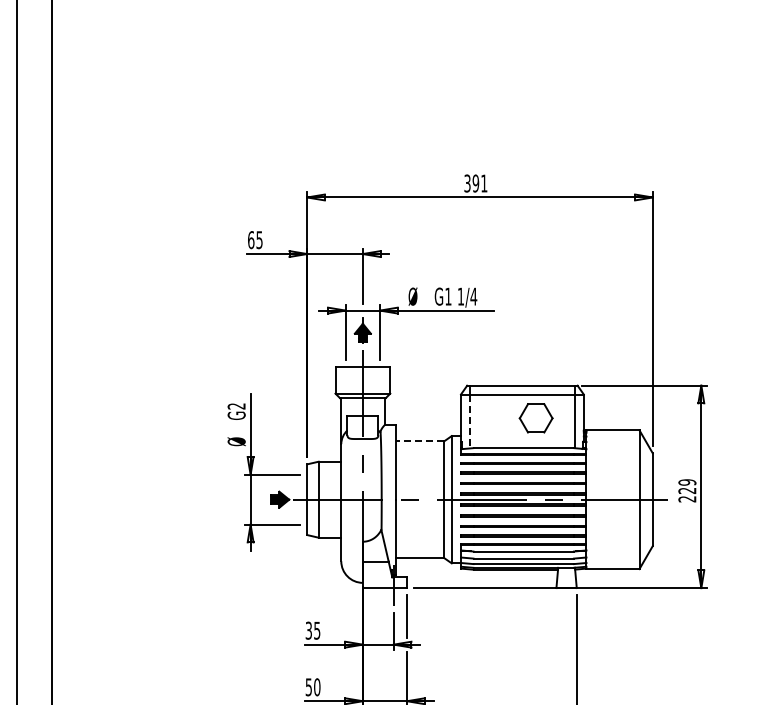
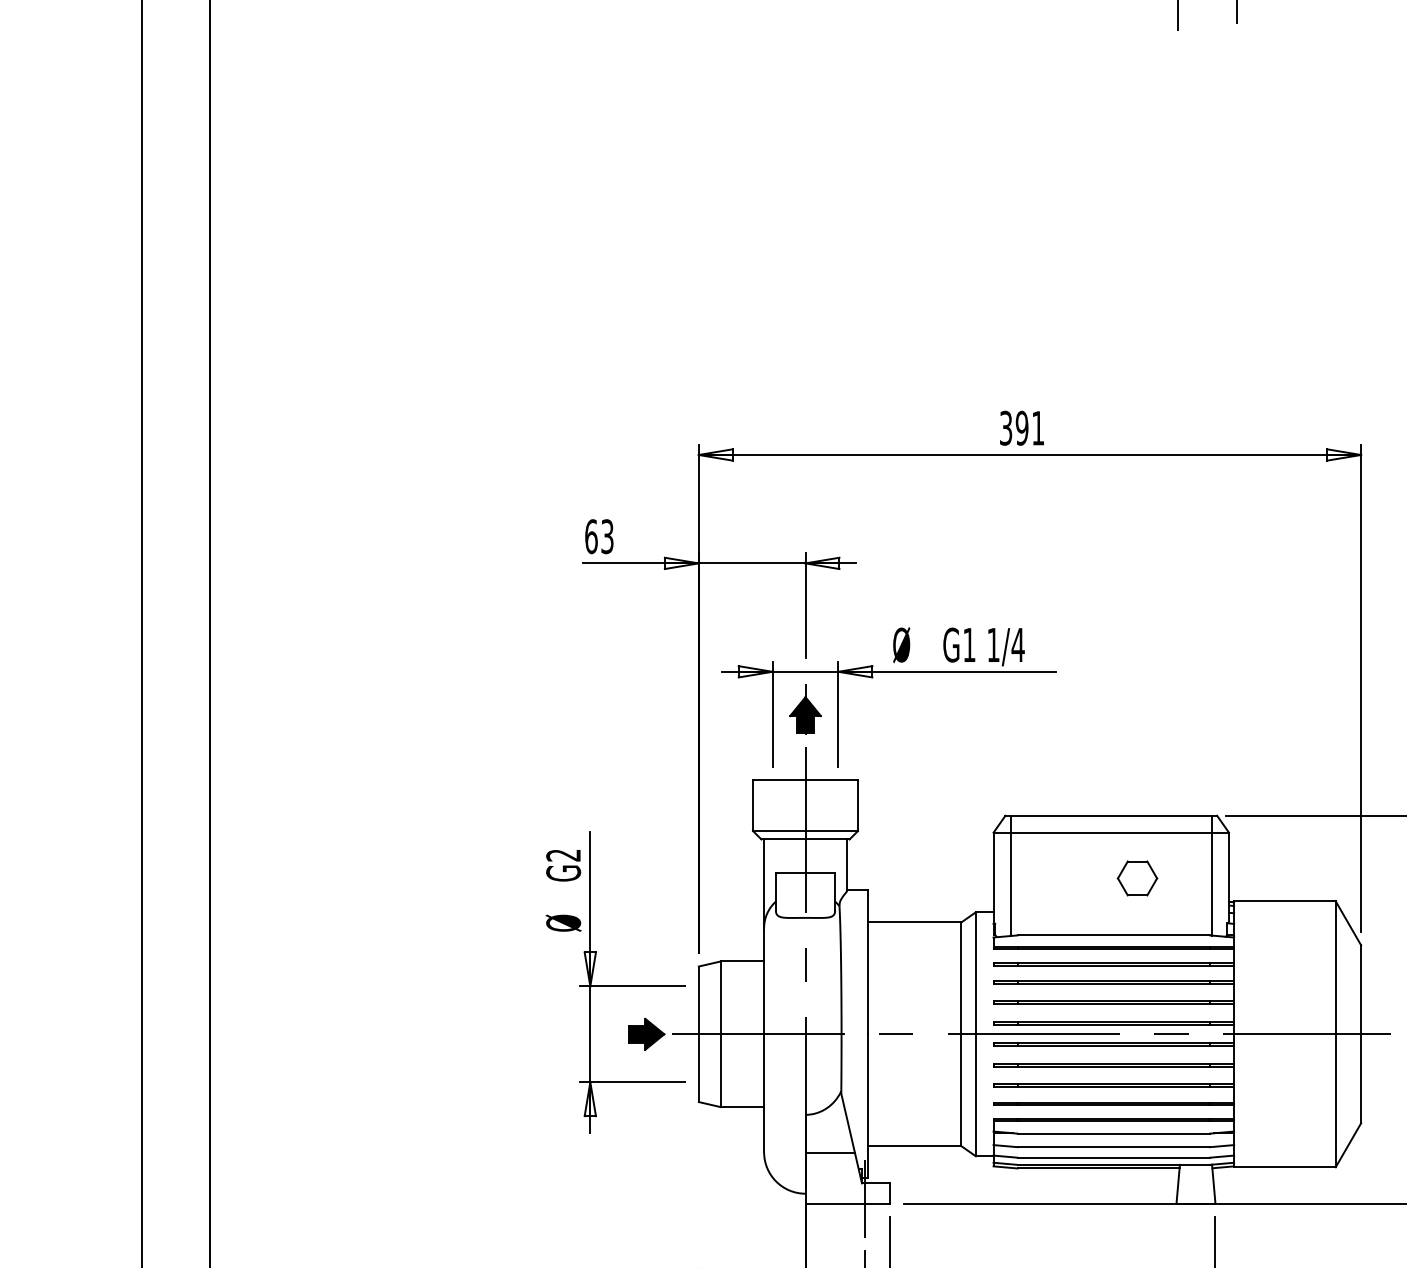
text: (259, 239) -> (607, 535), 65 -> 63
part: (535, 418) -> (1136, 878), size x0.62
line: (469, 421) -> (1009, 884), dashed -> solid
line: (419, 441) -> (914, 922), dashed -> solid

